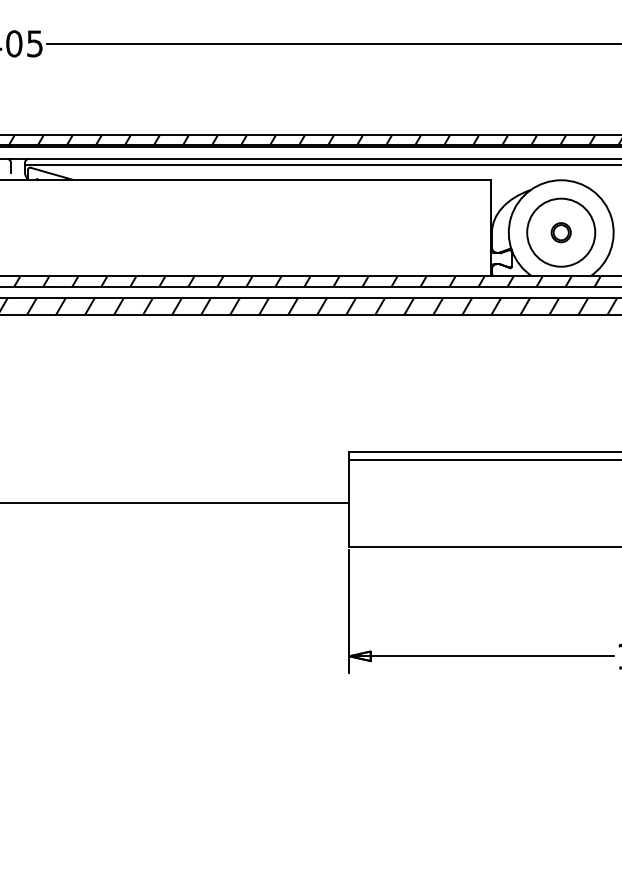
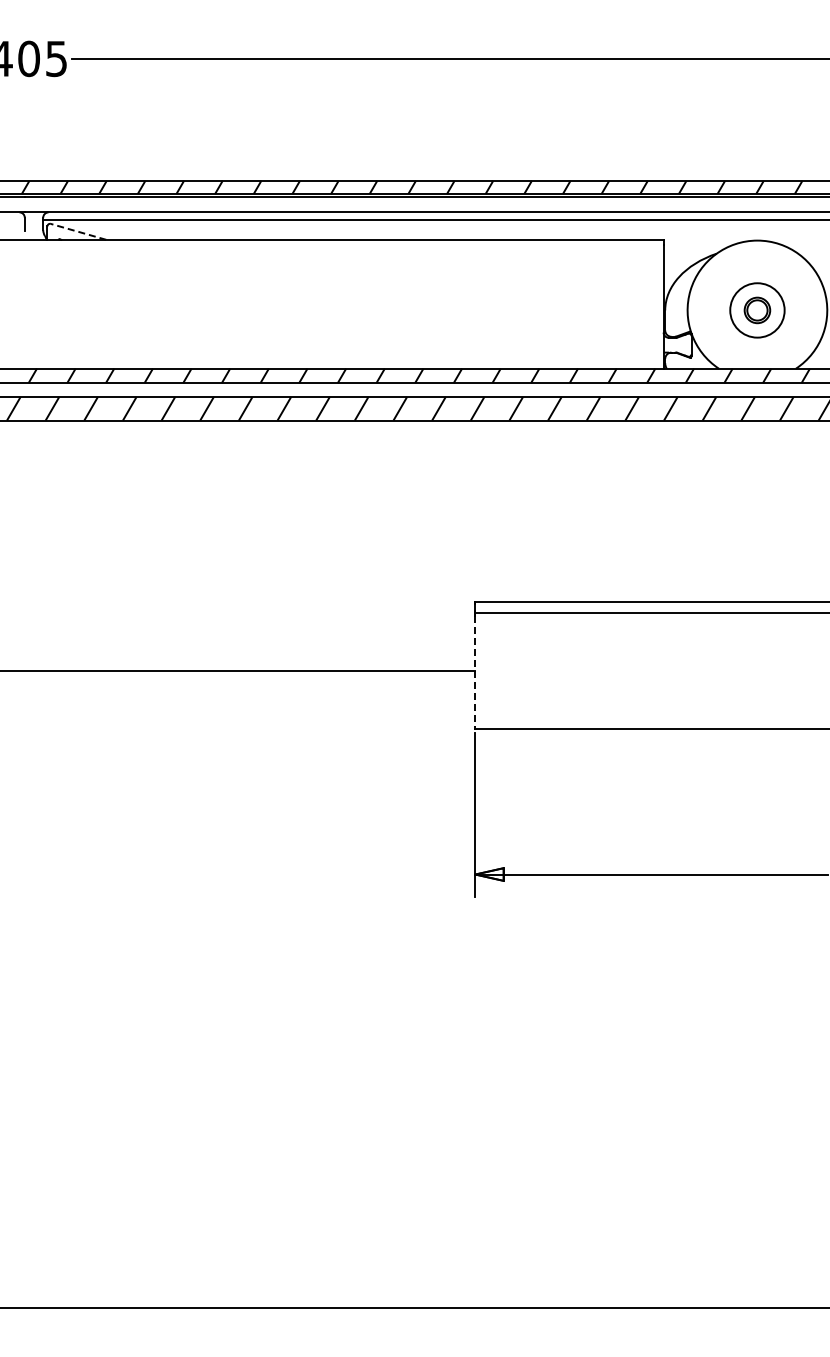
line: (51, 173) -> (78, 231), solid -> dashed
circle: (561, 232) -> (757, 310), size x0.6
line: (349, 503) -> (475, 671), solid -> dashed

